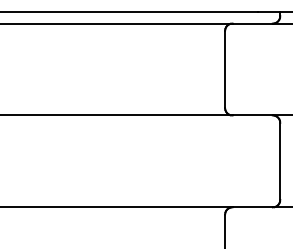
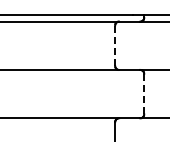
line: (225, 68) -> (115, 45), solid -> dashed
line: (280, 160) -> (144, 93), solid -> dashed

